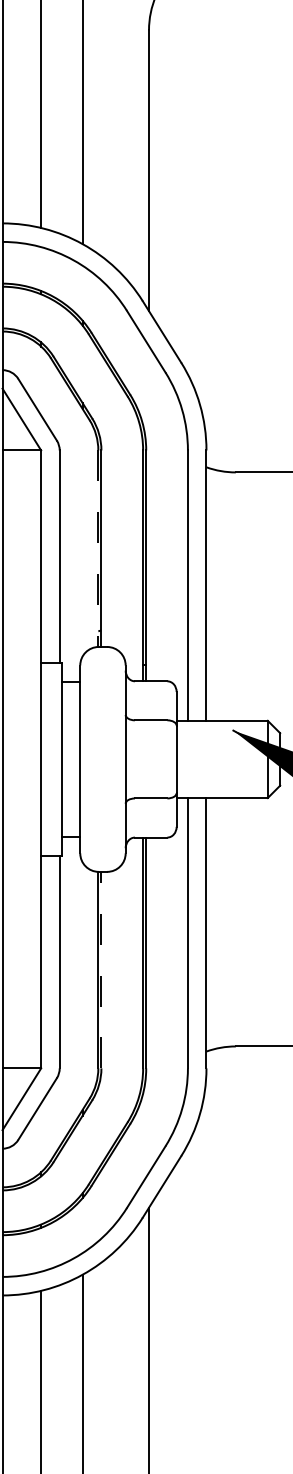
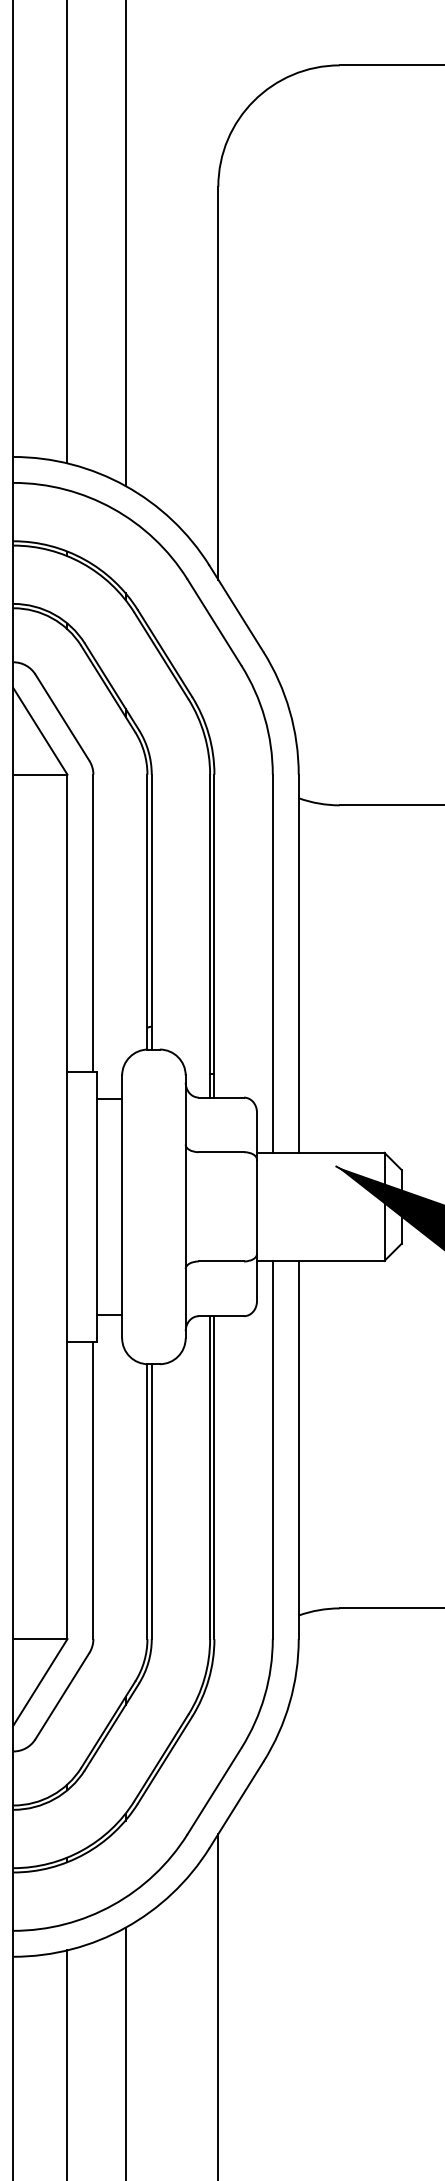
line: (98, 549) -> (147, 912), dashed -> solid
line: (101, 970) -> (151, 1501), dashed -> solid

